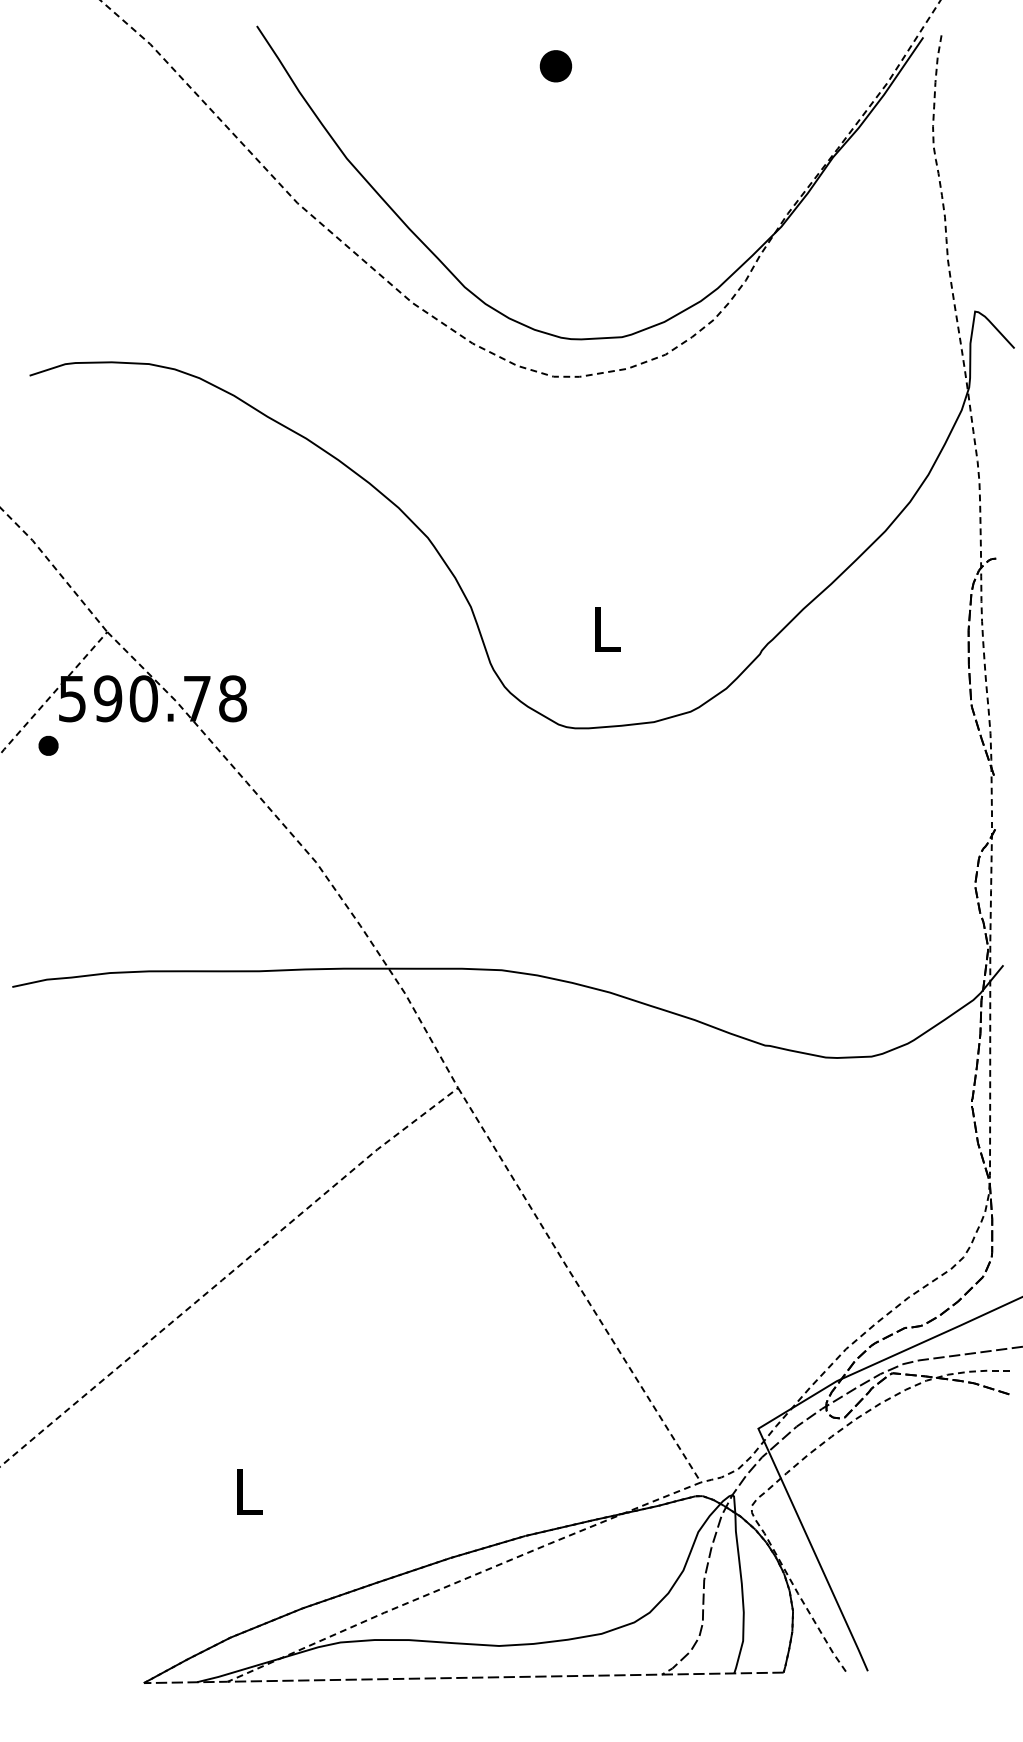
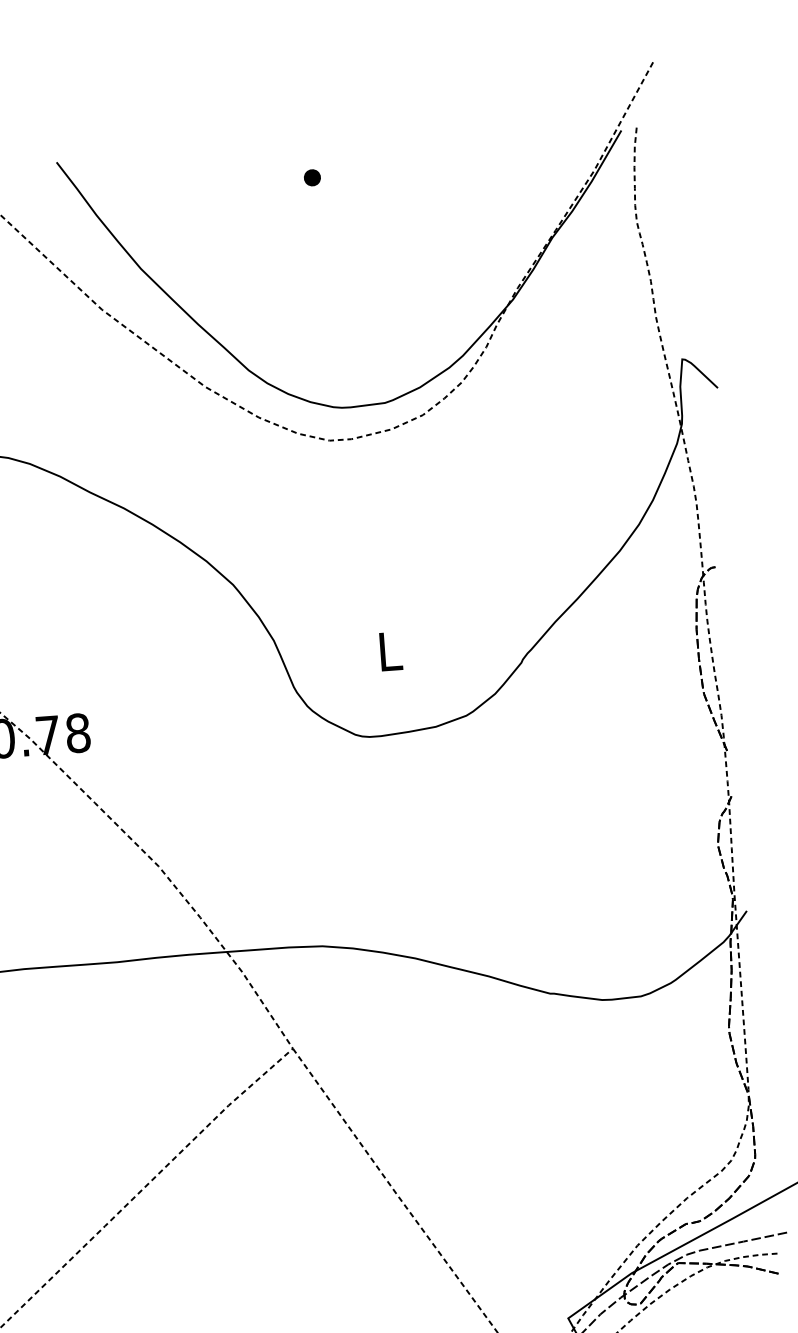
part: (556, 66) -> (312, 177), size x0.62

